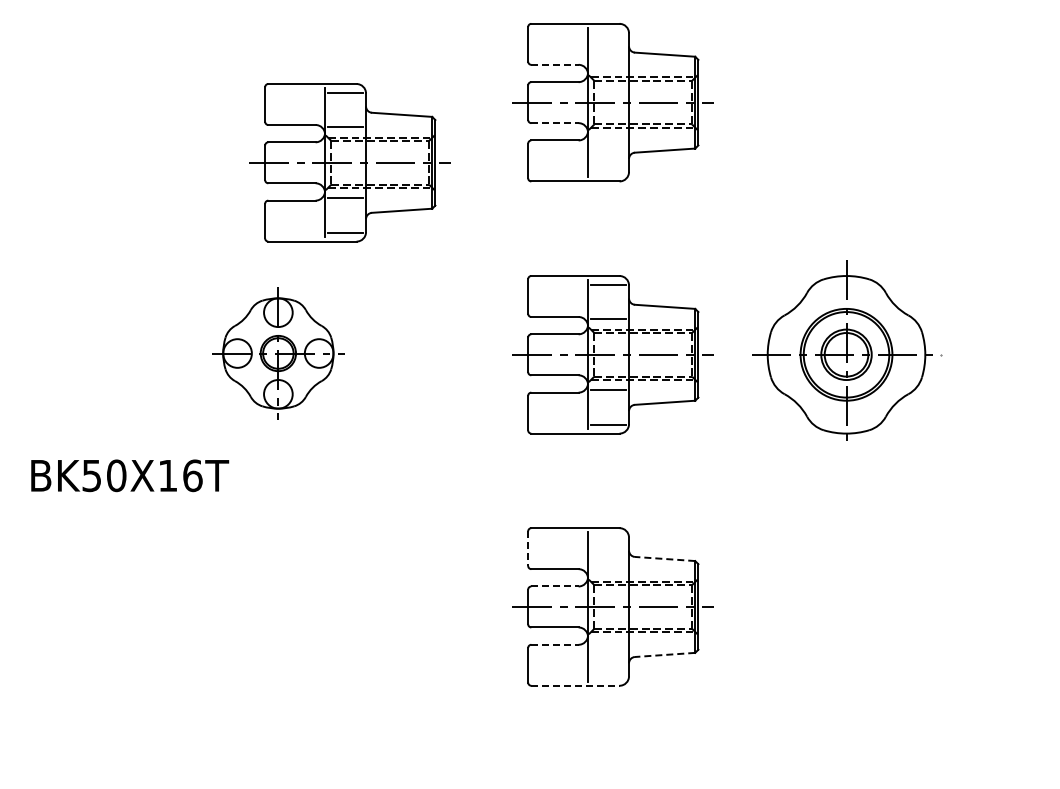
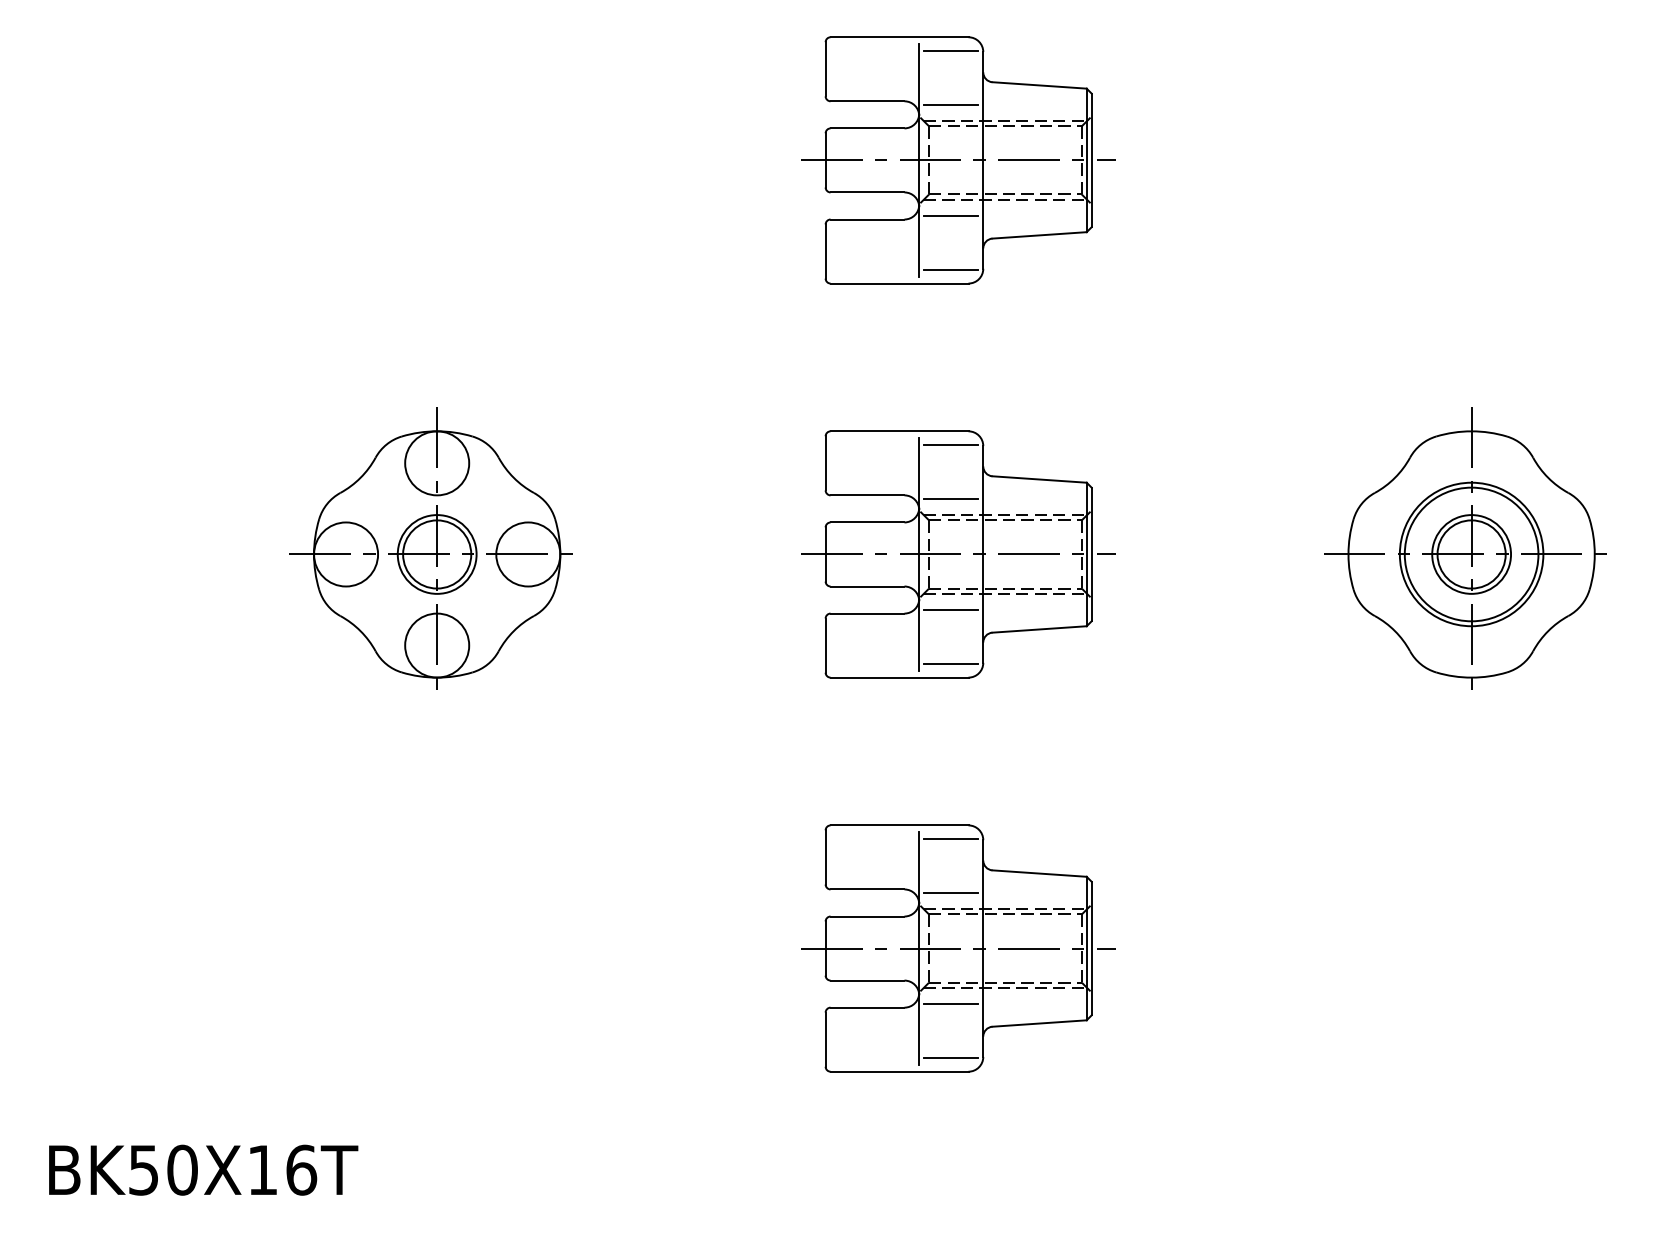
line: (608, 32) -> (951, 50), added
line: (554, 64) -> (866, 100), dashed -> solid
line: (608, 67) -> (951, 105), added
line: (554, 123) -> (866, 192), dashed -> solid
line: (608, 138) -> (951, 216), added
part: (349, 162) -> (546, 253), removed
line: (608, 172) -> (951, 269), added
part: (275, 350) -> (430, 547), size x1.43
part: (842, 350) -> (1465, 547), moved
text: (130, 475) -> (204, 1169), moved
line: (608, 536) -> (951, 838), added
line: (528, 549) -> (826, 858), dashed -> solid
line: (664, 558) -> (1038, 872), dashed -> solid
line: (608, 571) -> (951, 893), added
line: (554, 586) -> (866, 916), dashed -> solid
line: (608, 642) -> (951, 1004), added
line: (554, 644) -> (866, 1007), dashed -> solid
line: (664, 654) -> (1038, 1022), dashed -> solid
line: (608, 677) -> (951, 1058), added
line: (575, 685) -> (899, 1071), dashed -> solid

